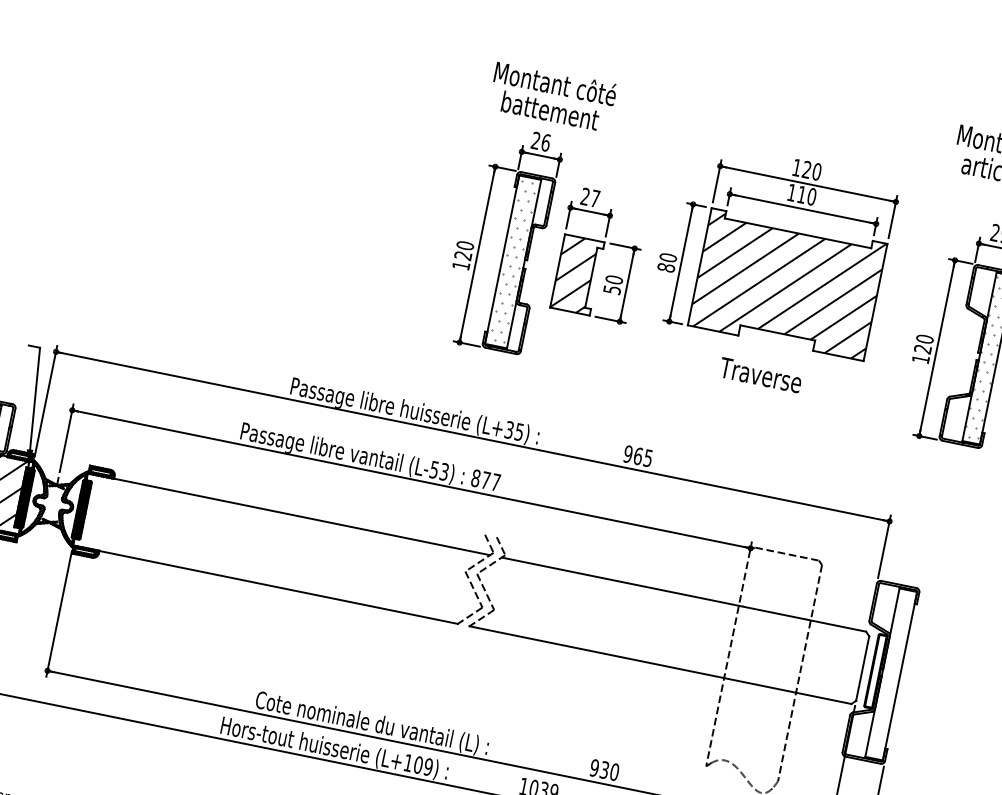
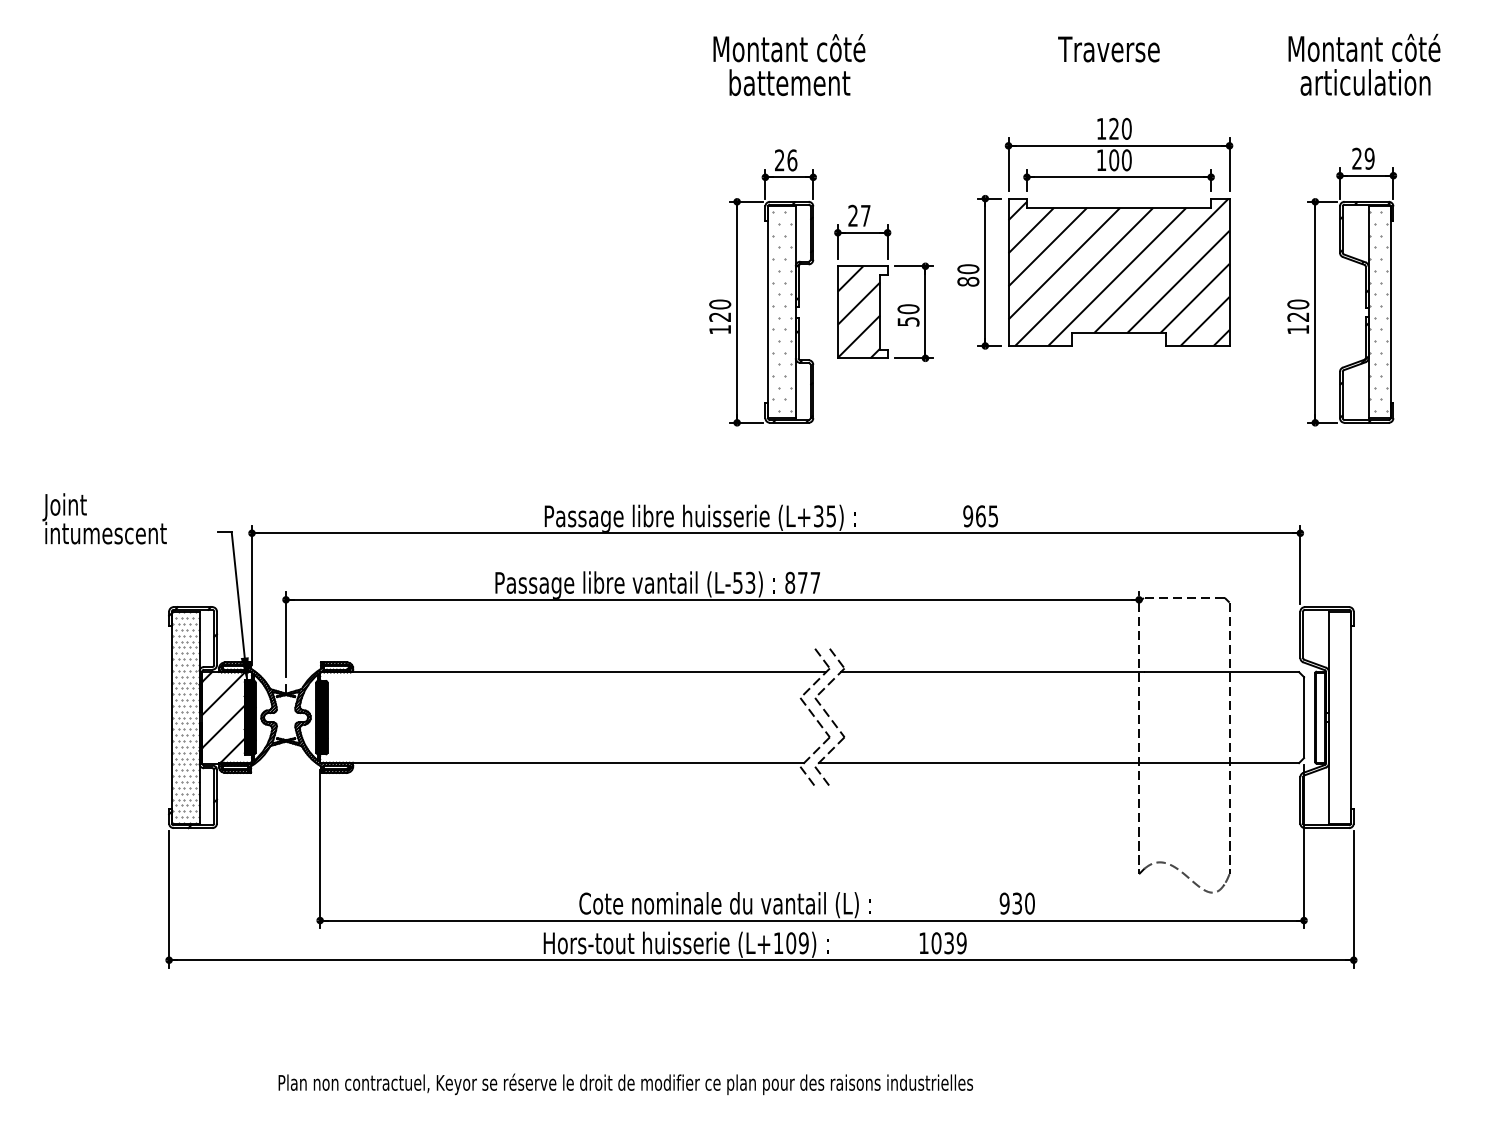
text: (552, 97) -> (789, 65), moved
text: (802, 195) -> (1114, 160), 110 -> 100
text: (760, 375) -> (1108, 49), moved
line: (458, 635) -> (807, 776), added
line: (470, 637) -> (822, 776), added

